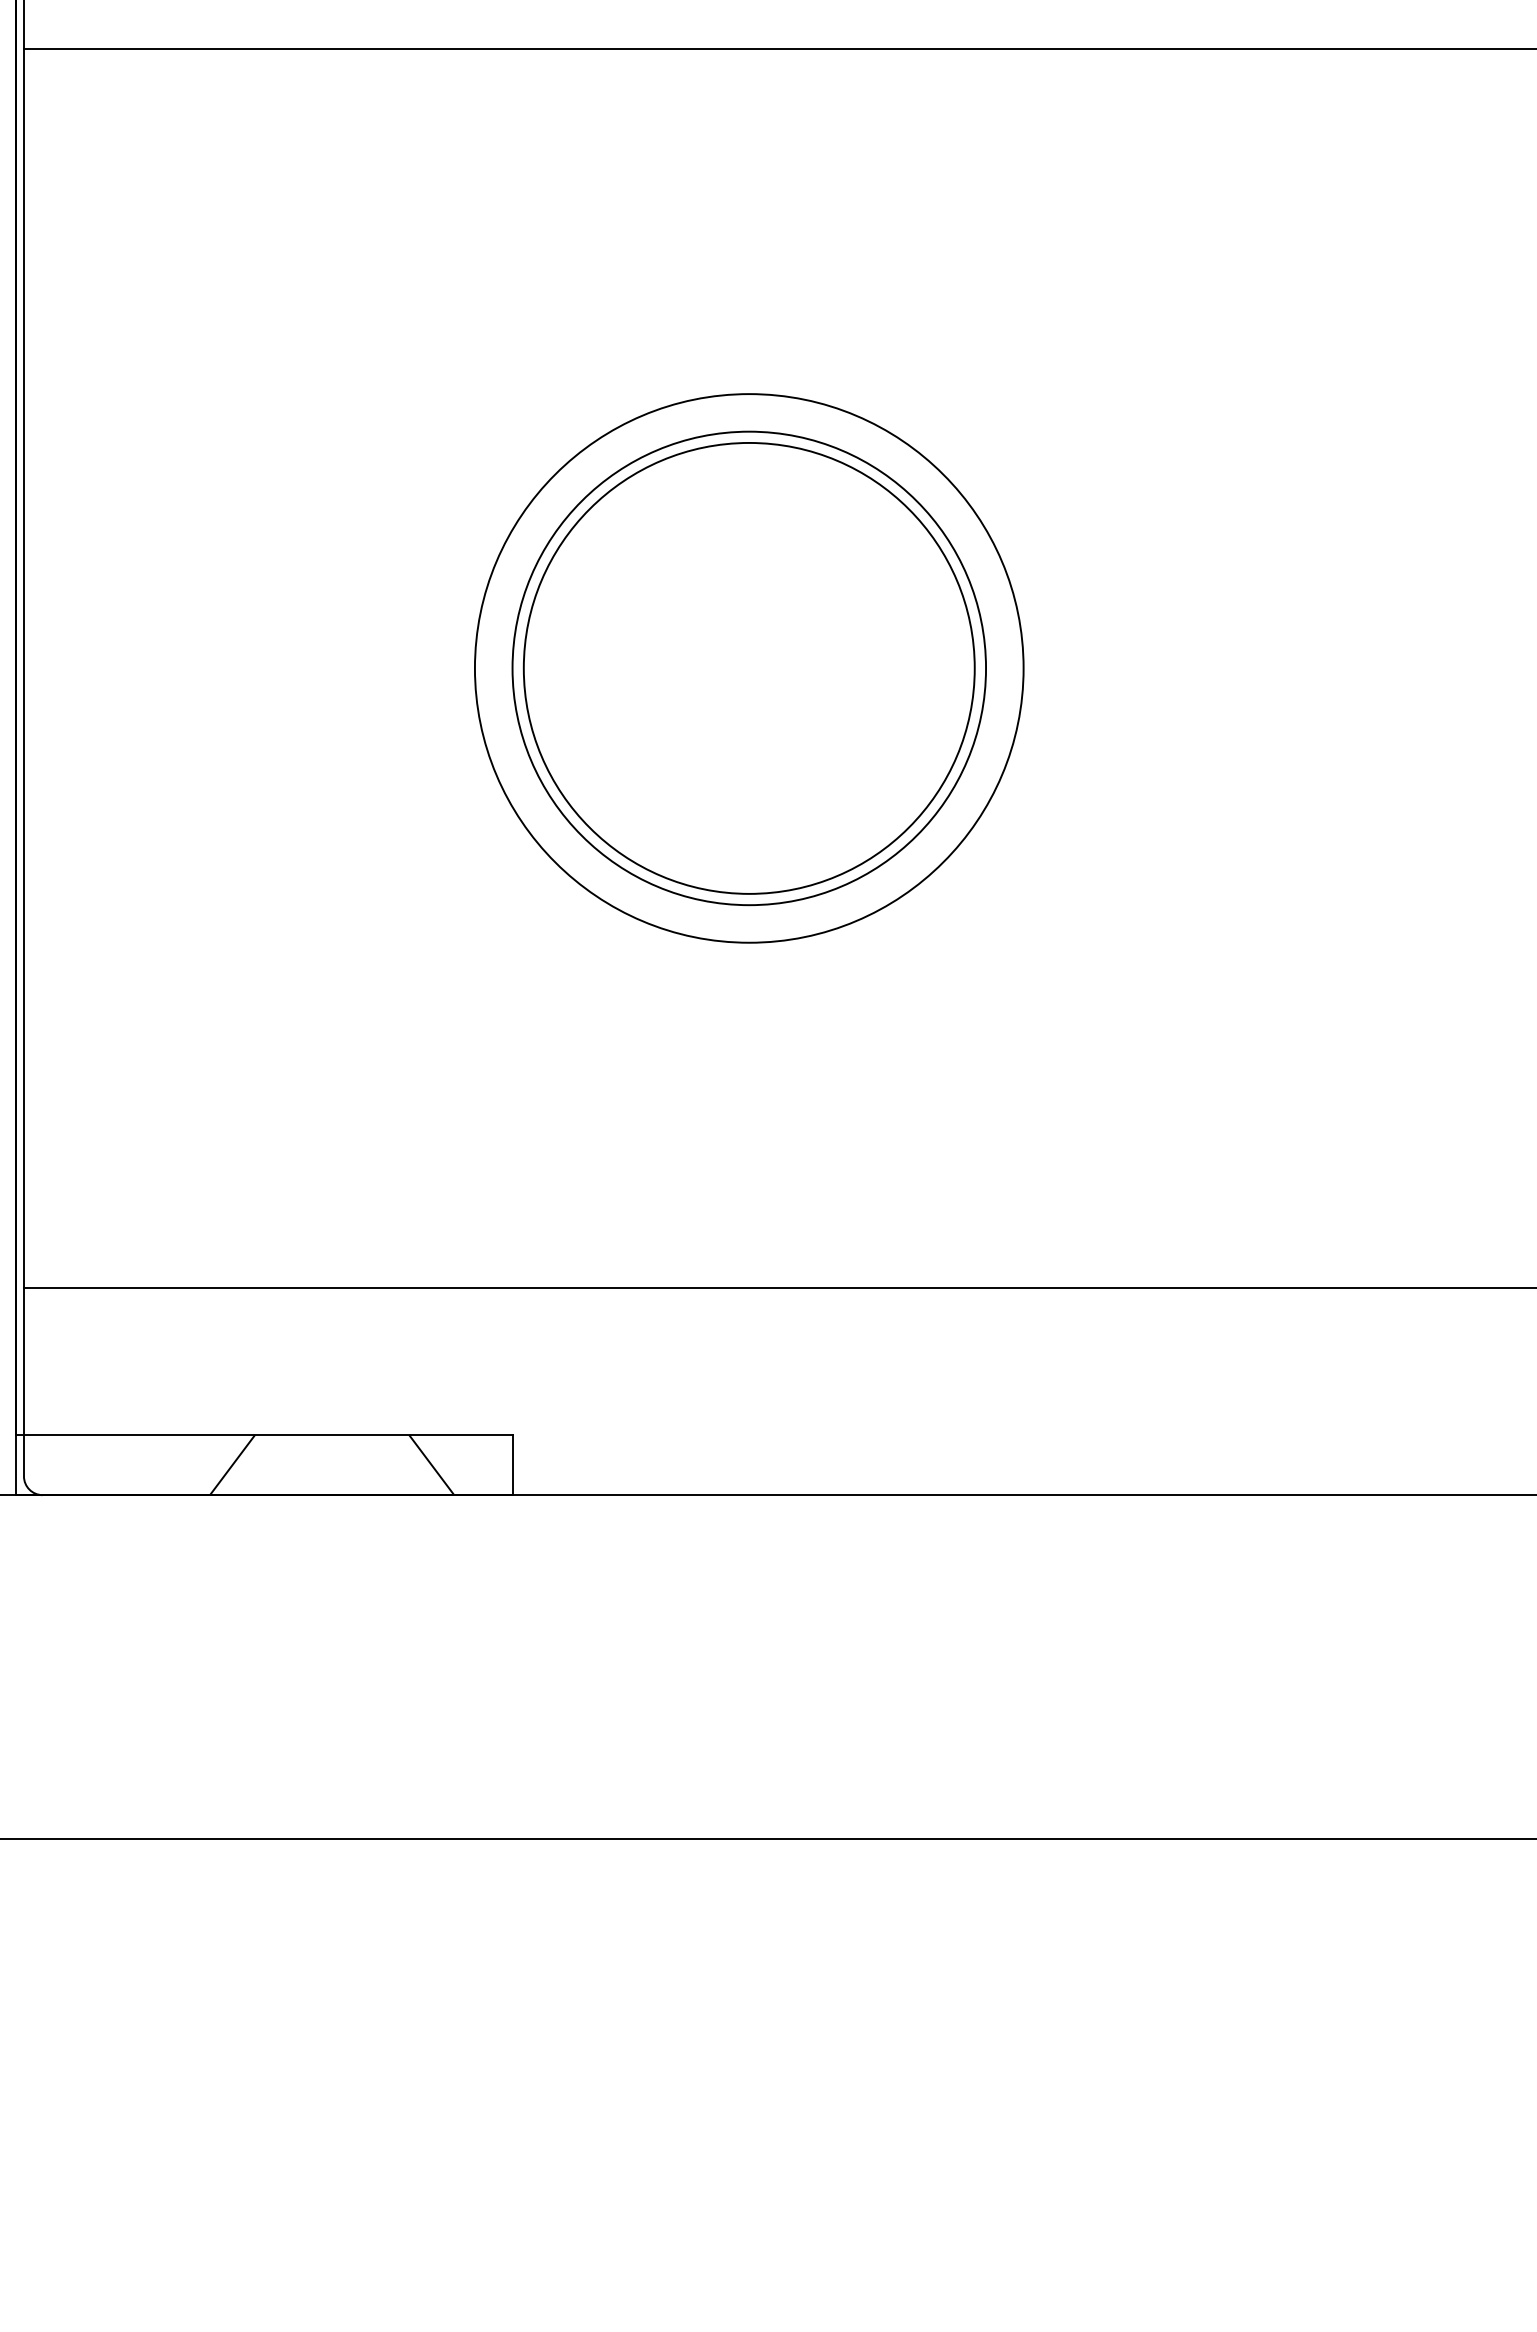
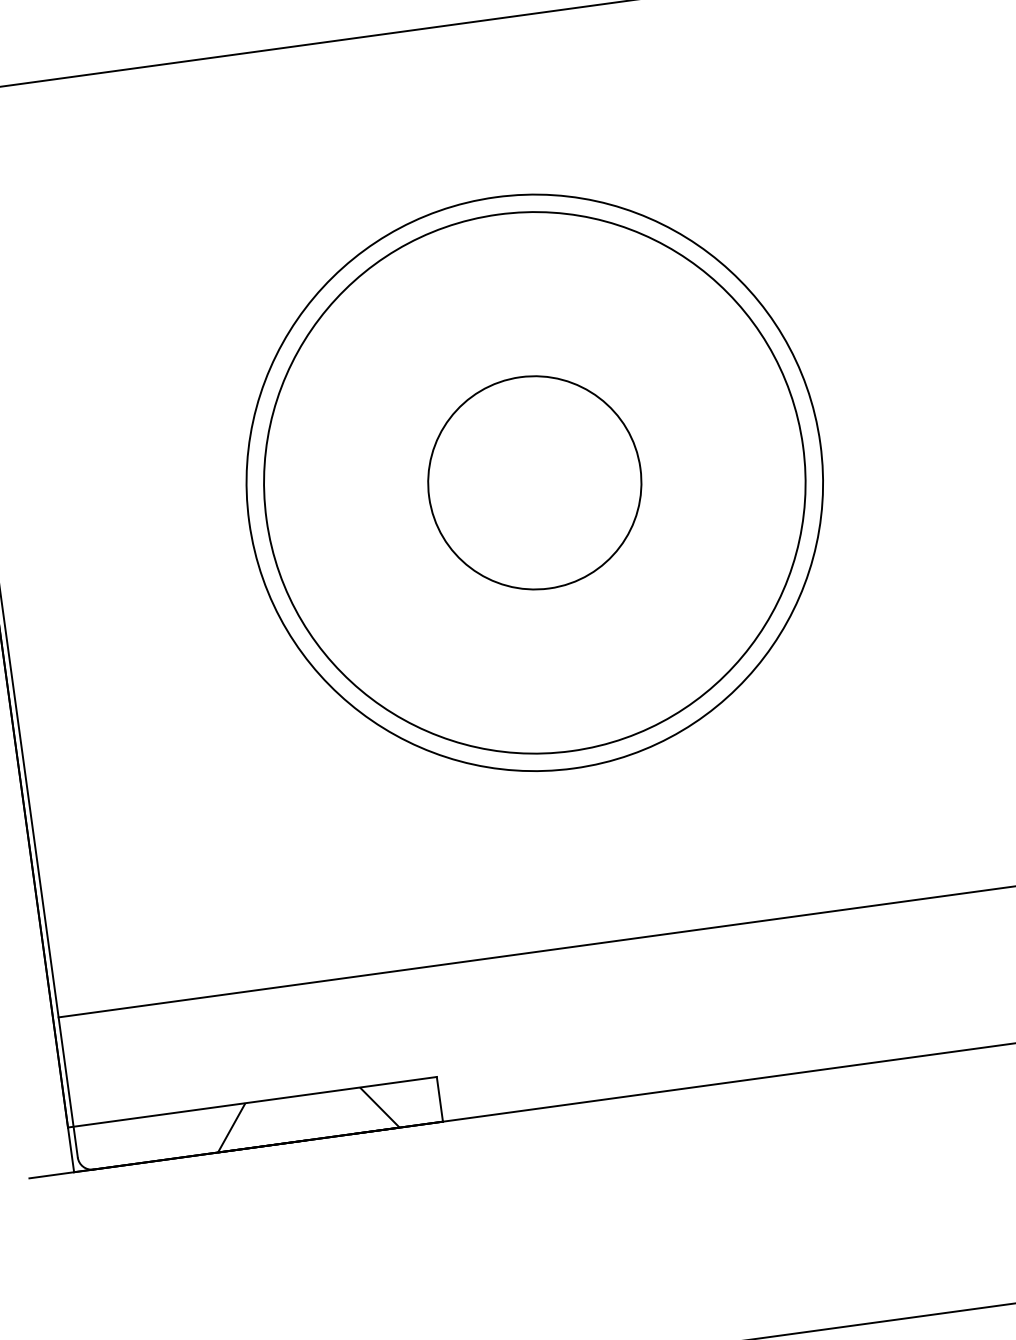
circle: (748, 667) -> (534, 482), size x1.6
circle: (748, 668) -> (534, 482), size x1.4
circle: (749, 668) -> (534, 482), size x0.6

